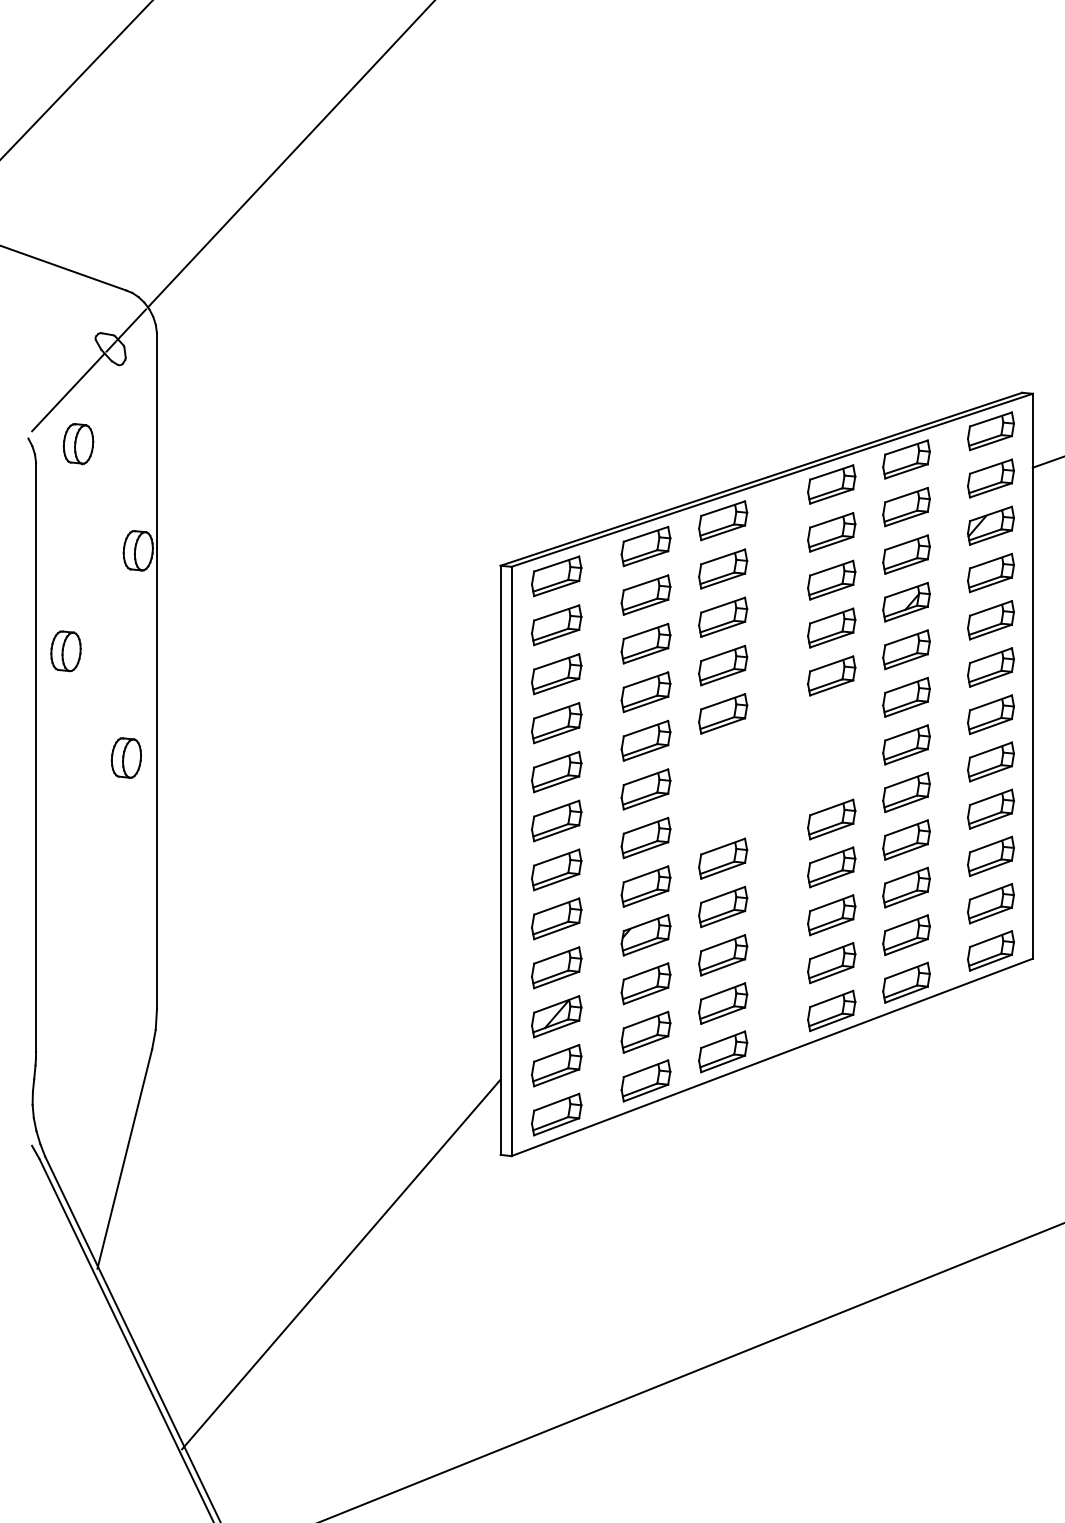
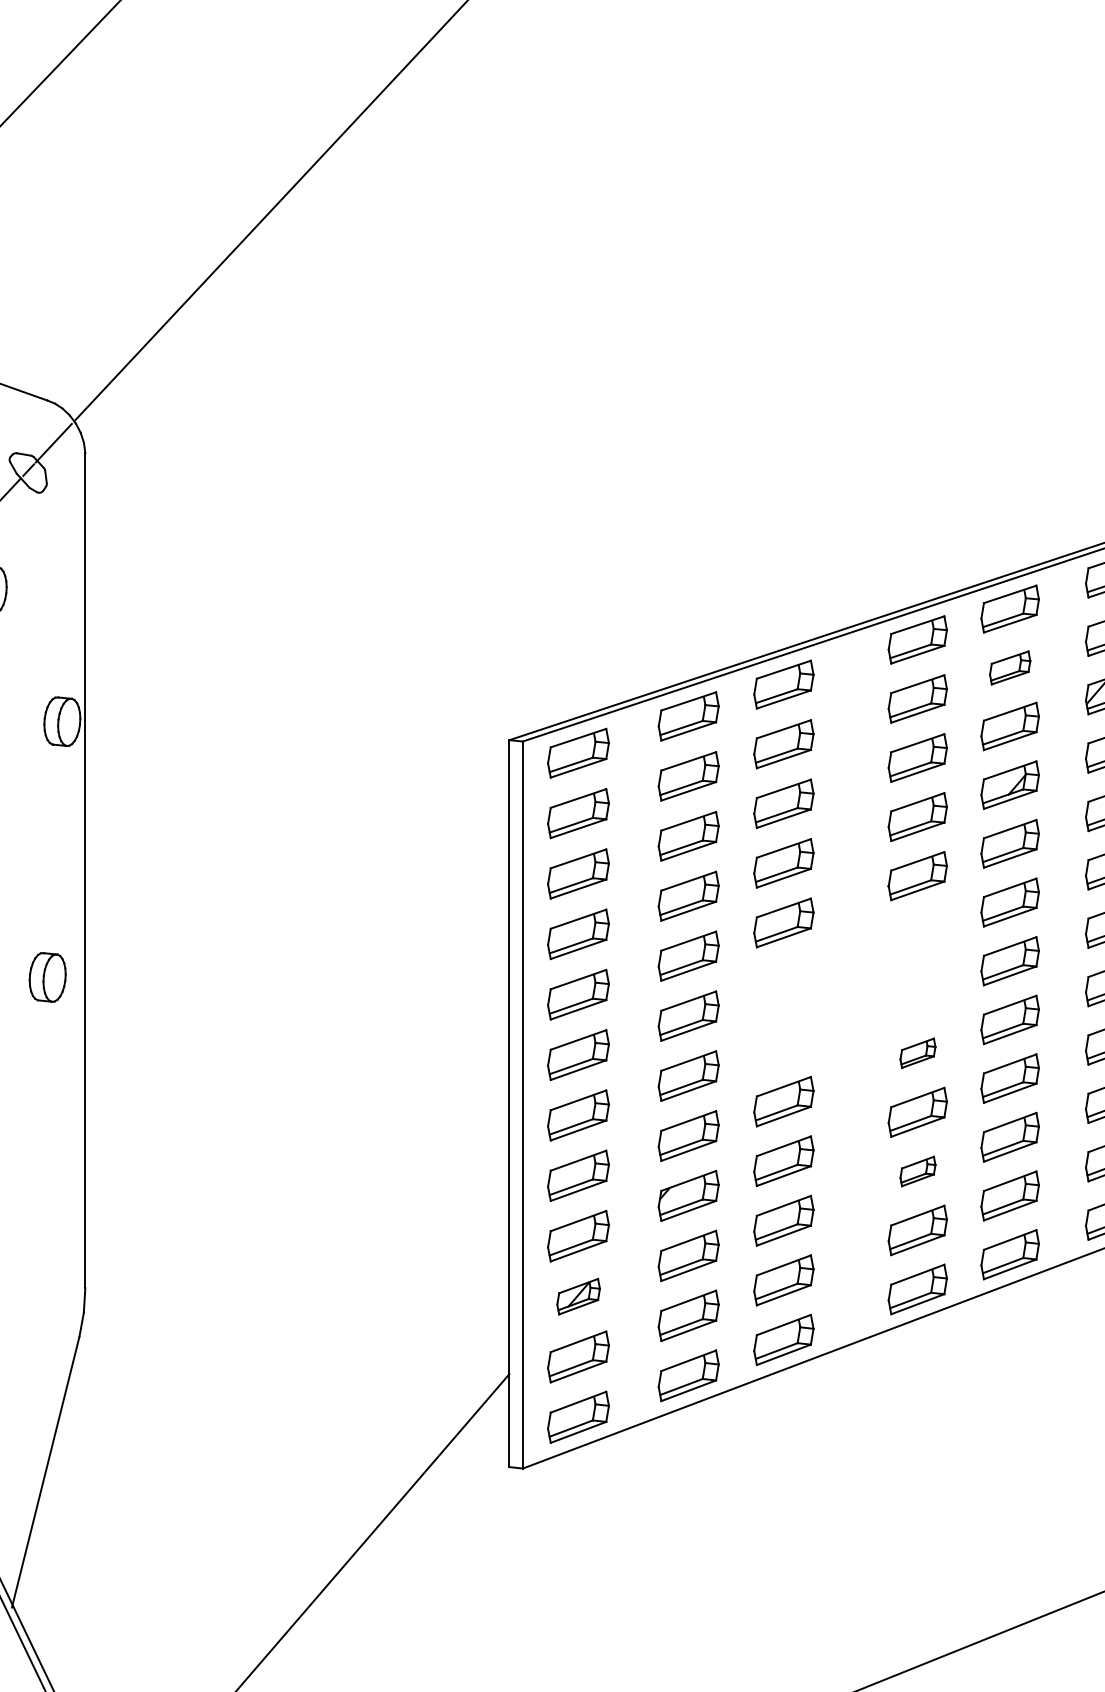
part: (906, 507) -> (1010, 668), size x0.7
part: (831, 819) -> (917, 1053), size x0.6
part: (831, 915) -> (917, 1171), size x0.6
part: (556, 1016) -> (578, 1296), size x0.7

